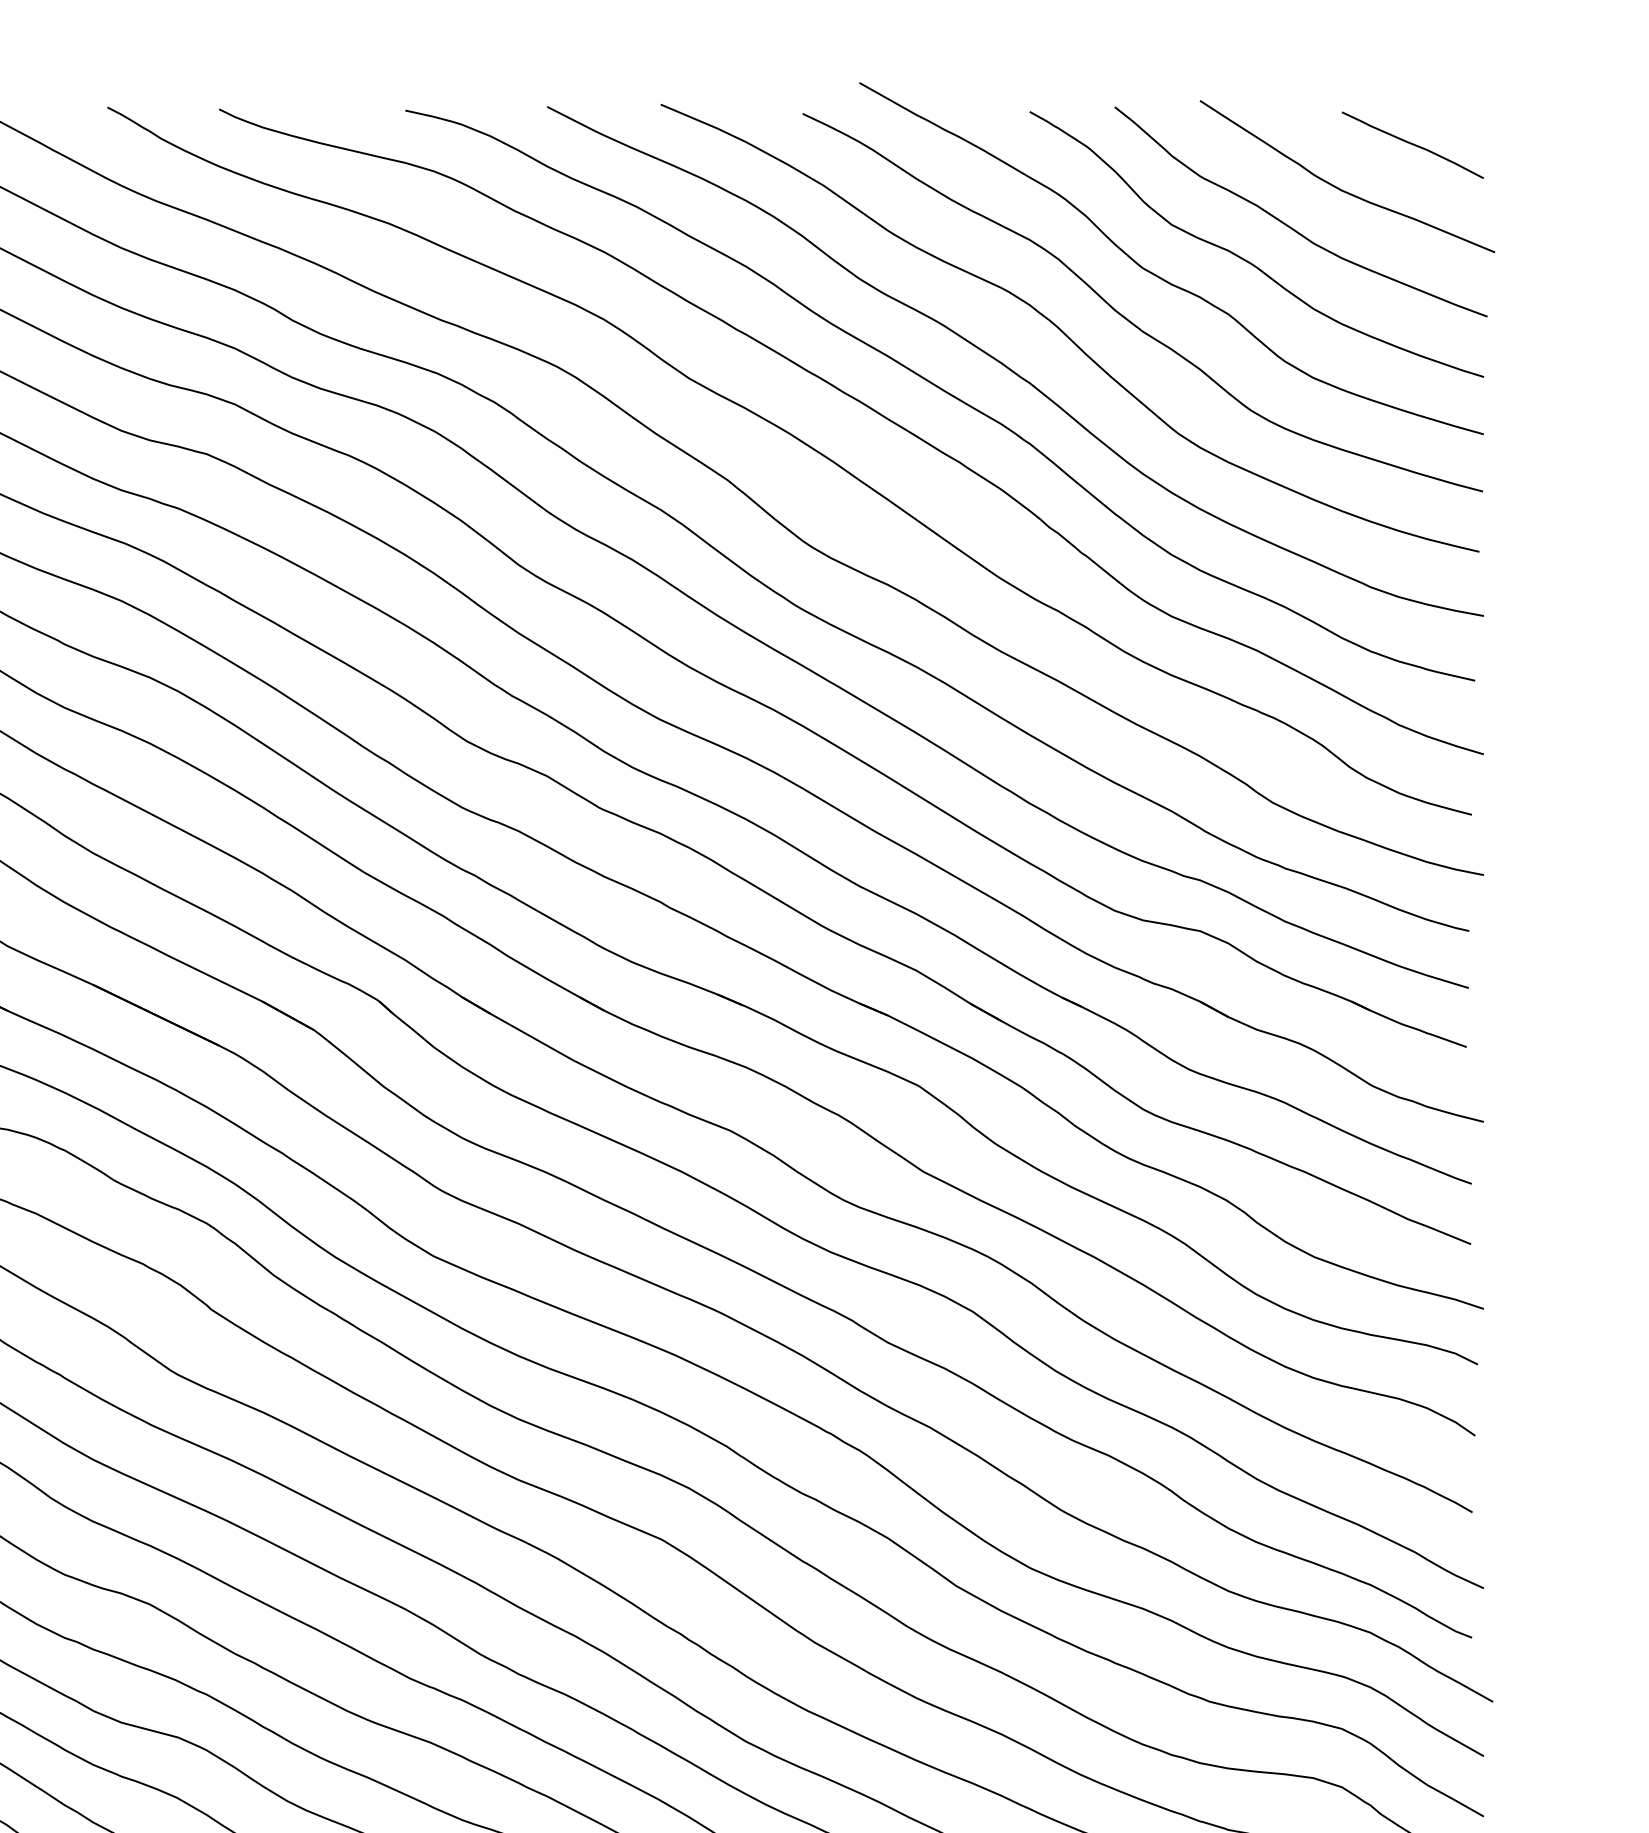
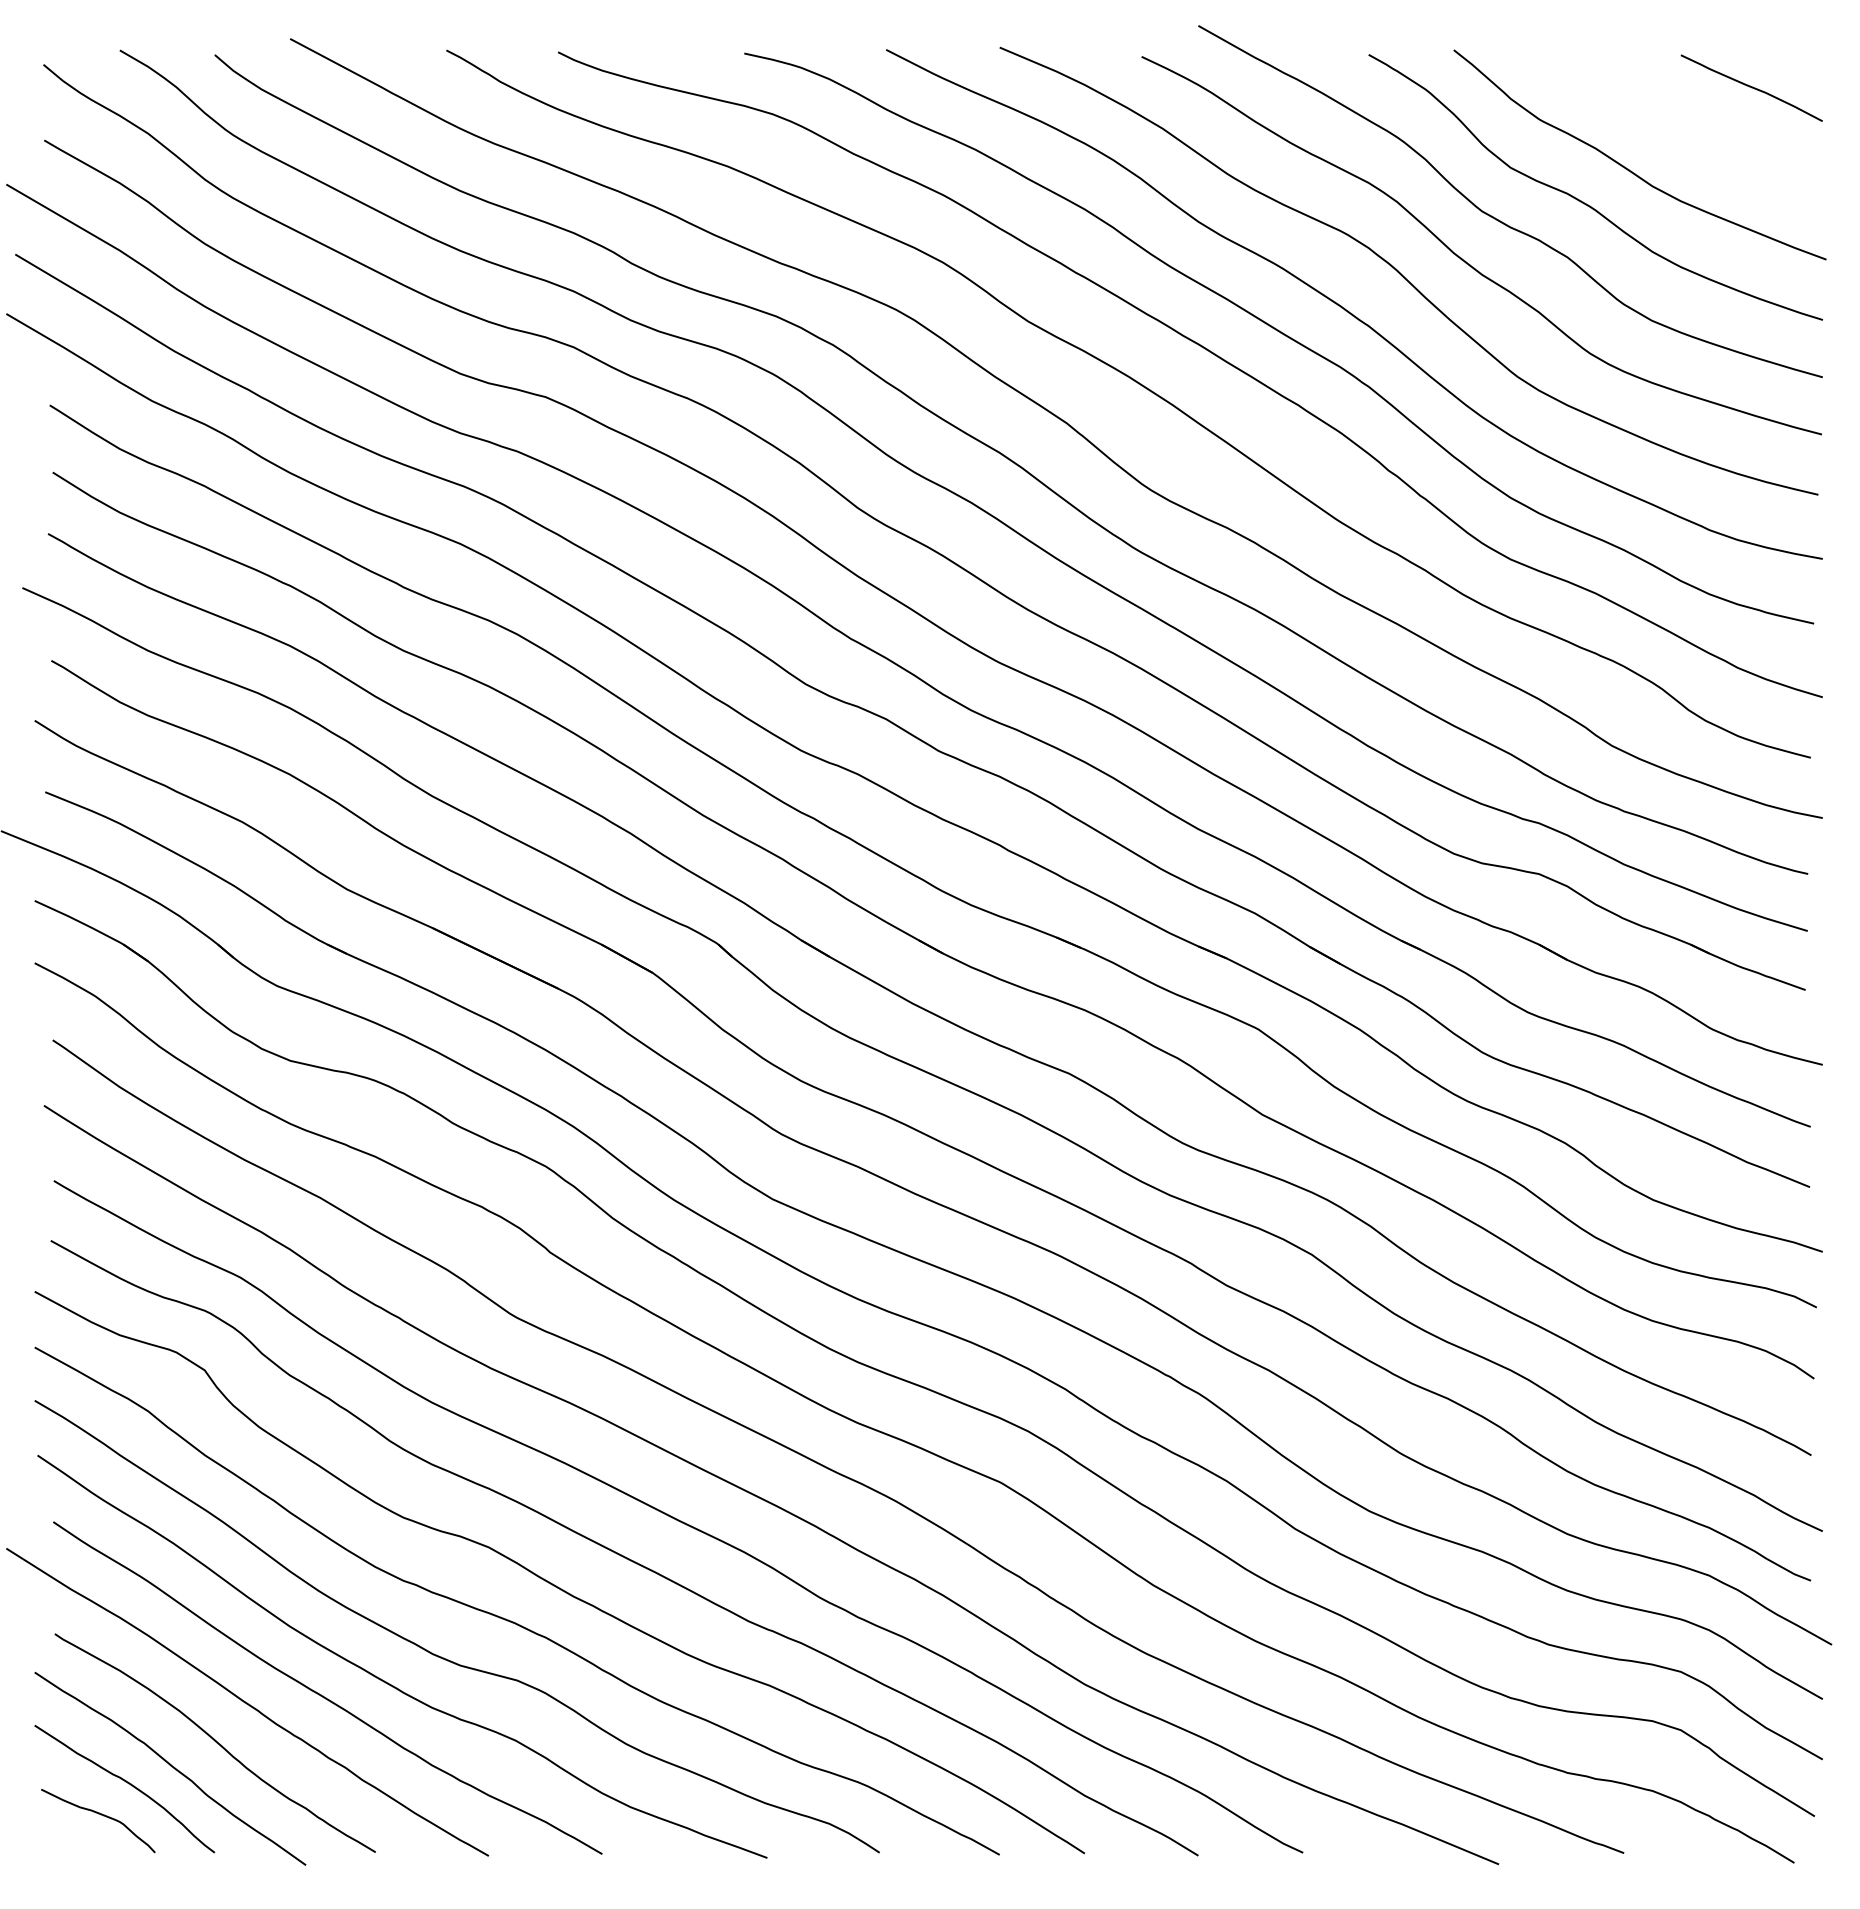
curve: (1340, 188) -> (1679, 131), removed

